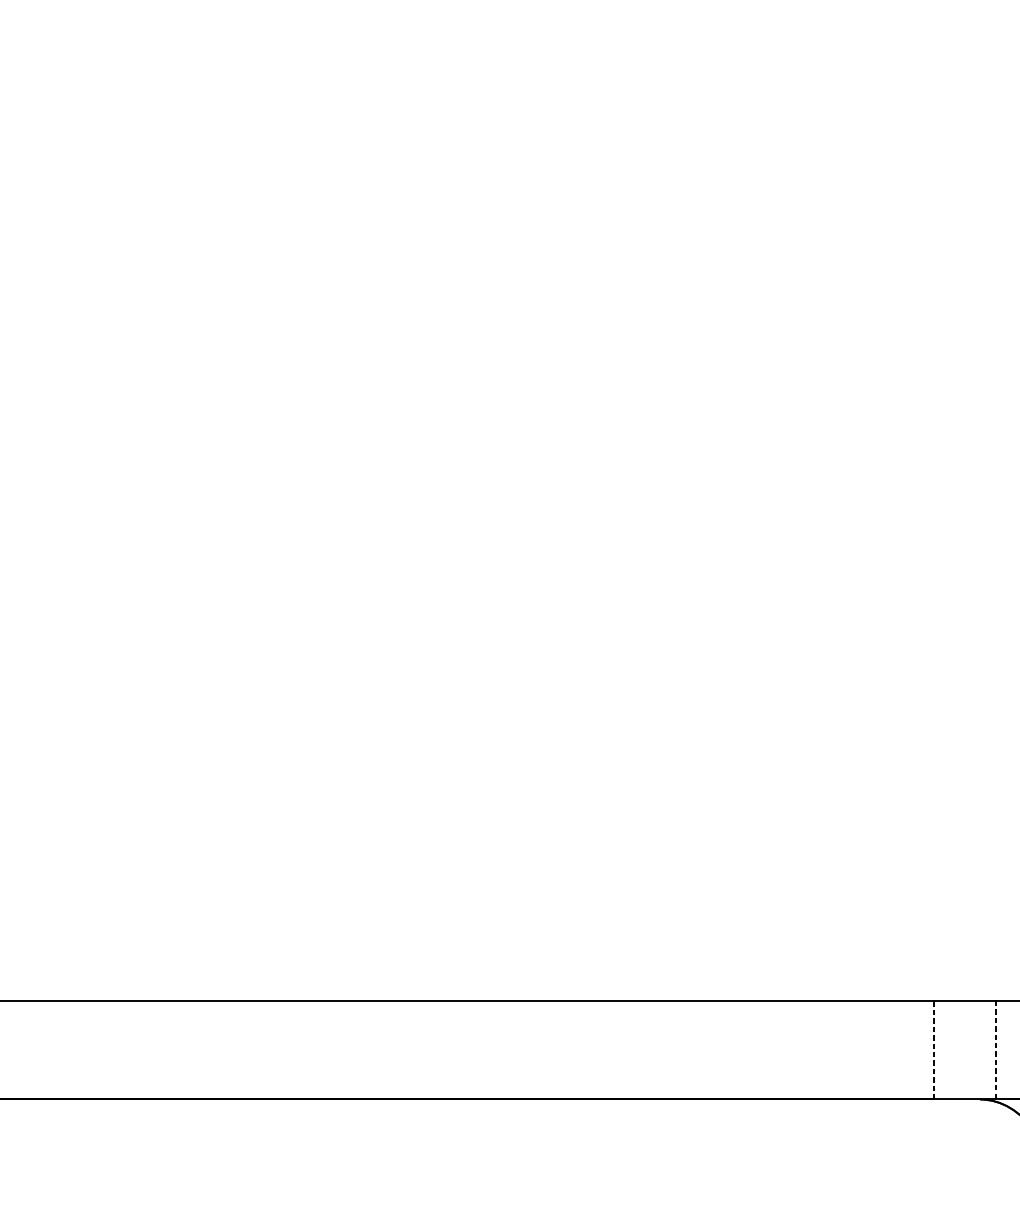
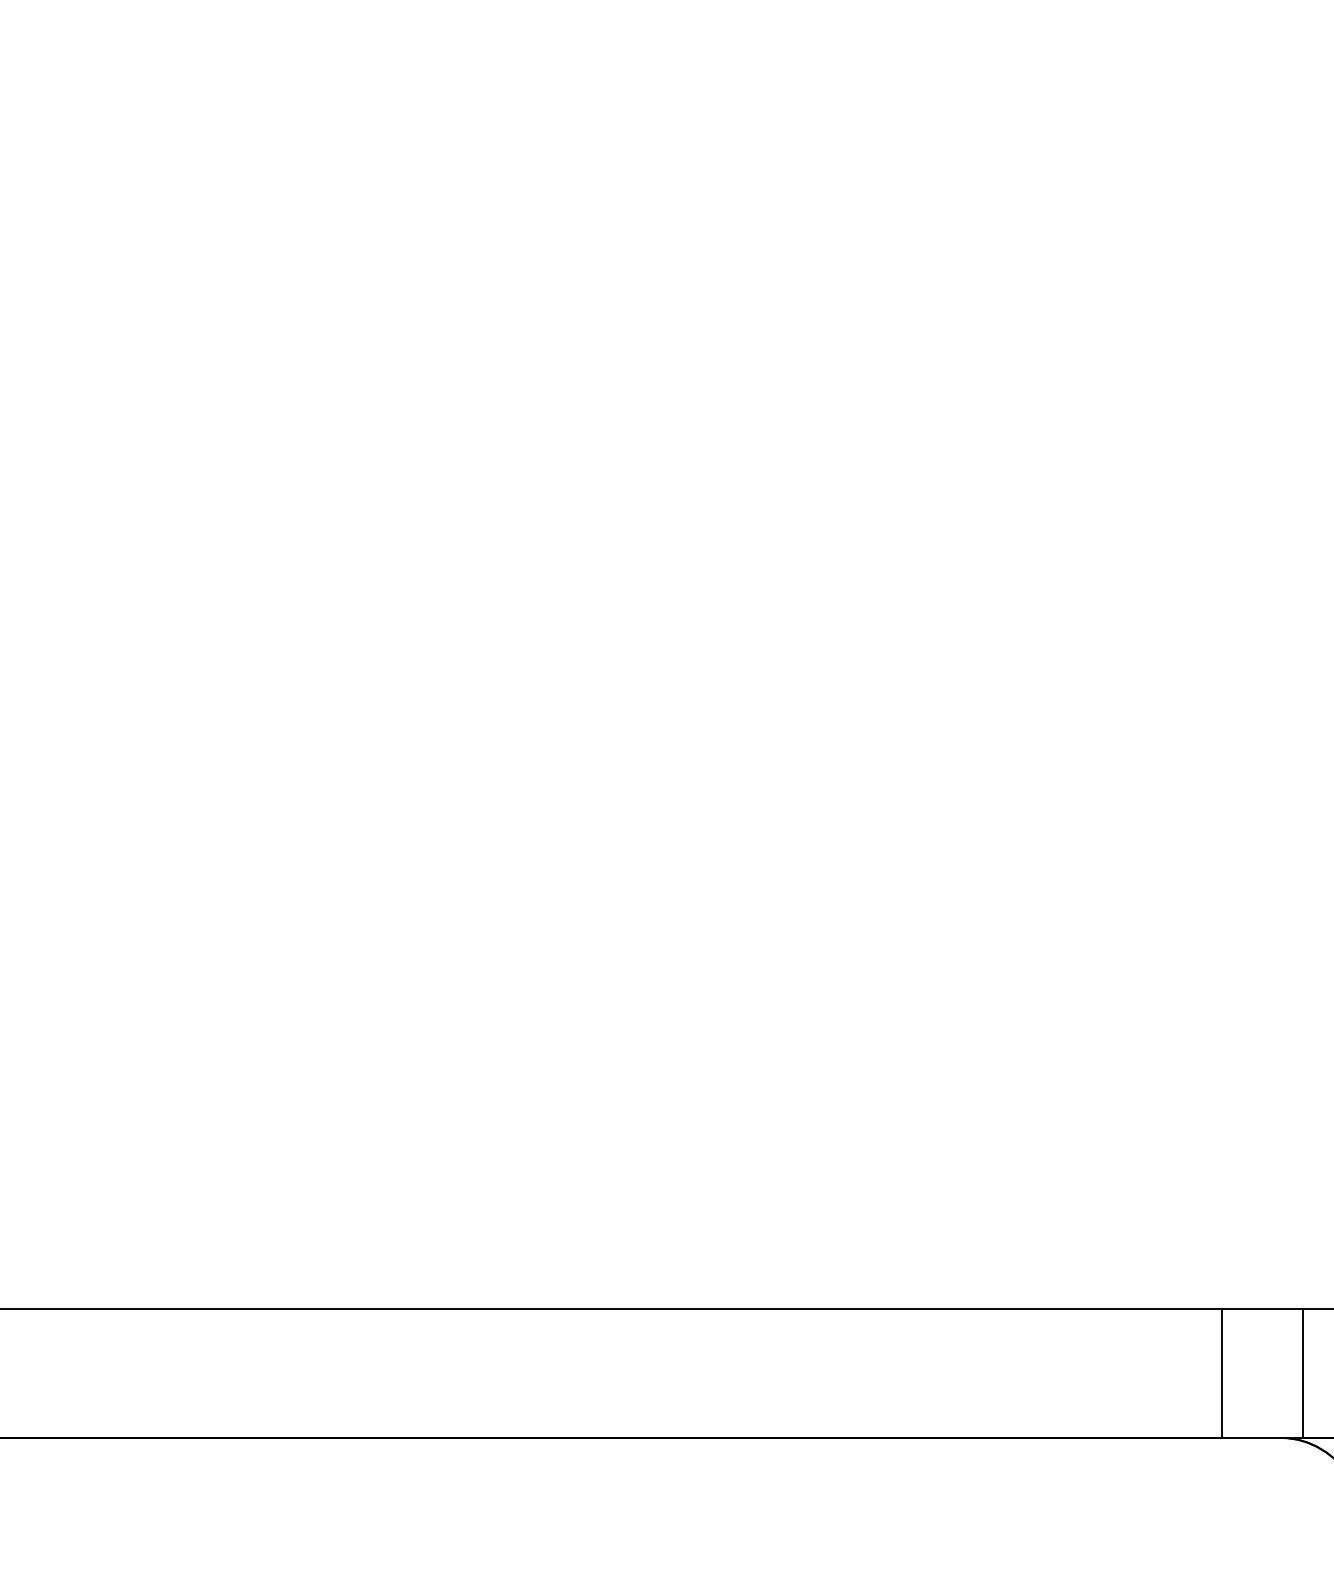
line: (934, 1050) -> (1222, 1373), dashed -> solid
line: (995, 1050) -> (1302, 1374), dashed -> solid

